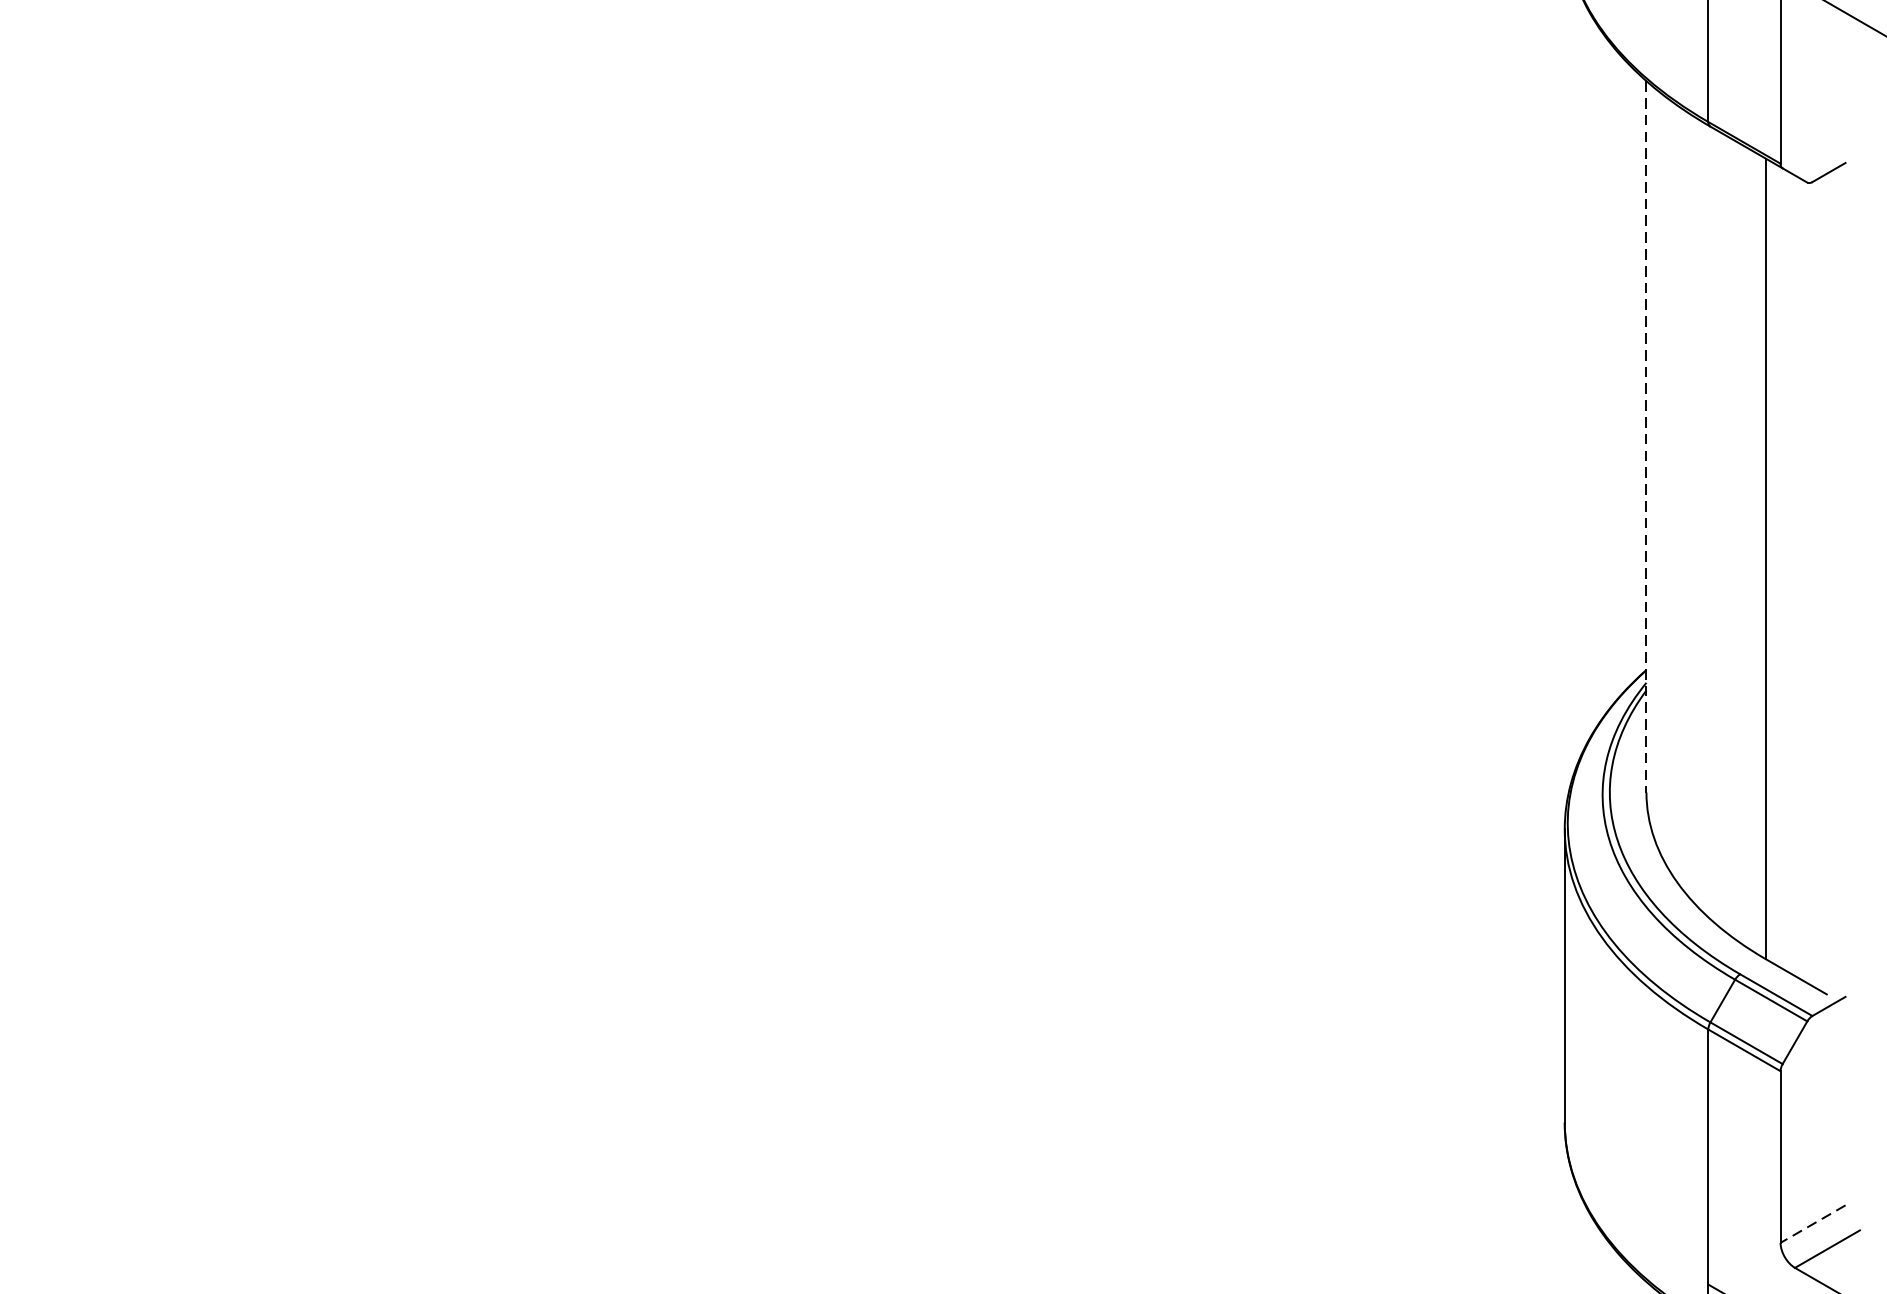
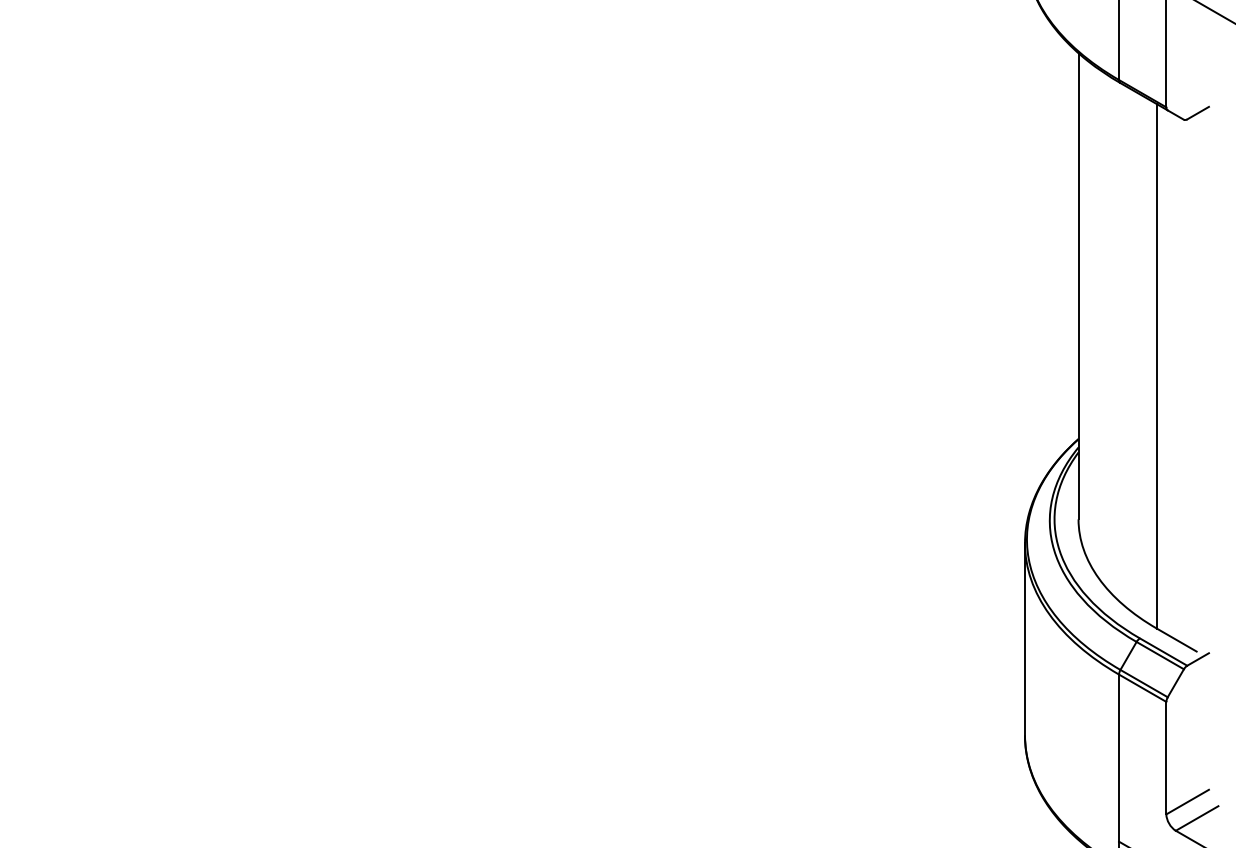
line: (1646, 437) -> (1078, 286), dashed -> solid
line: (1812, 1224) -> (1187, 802), dashed -> solid

